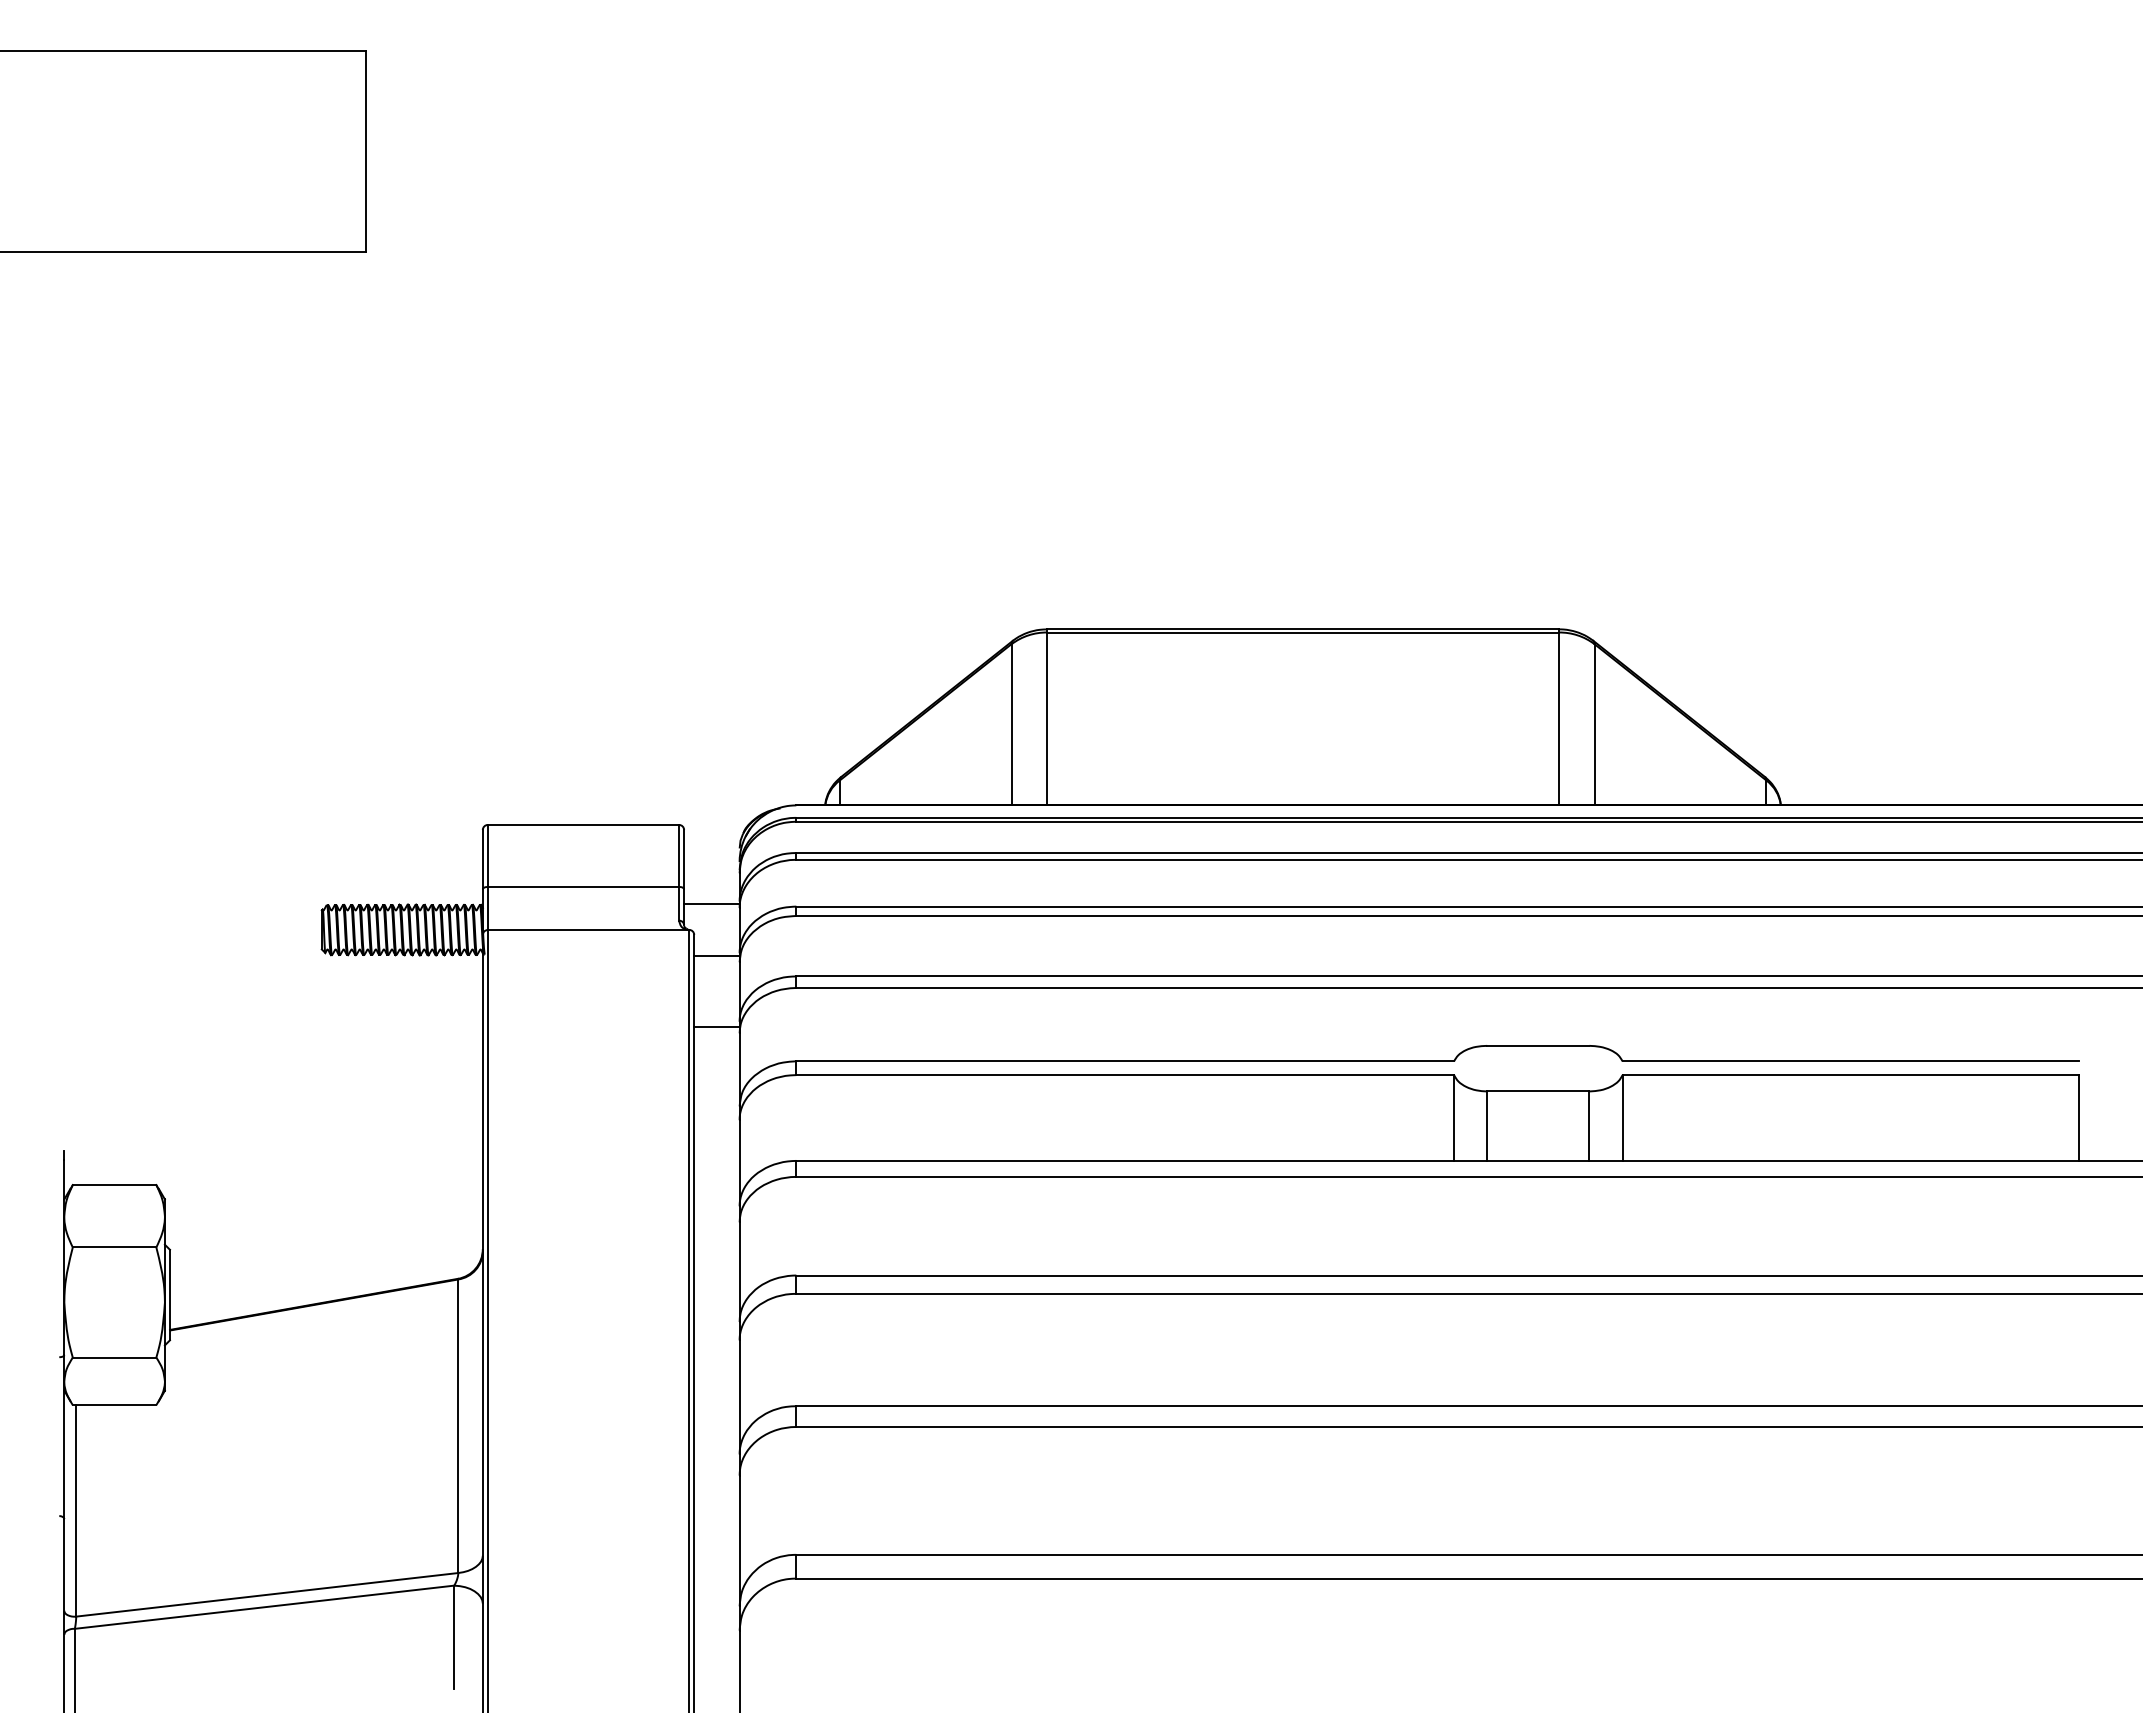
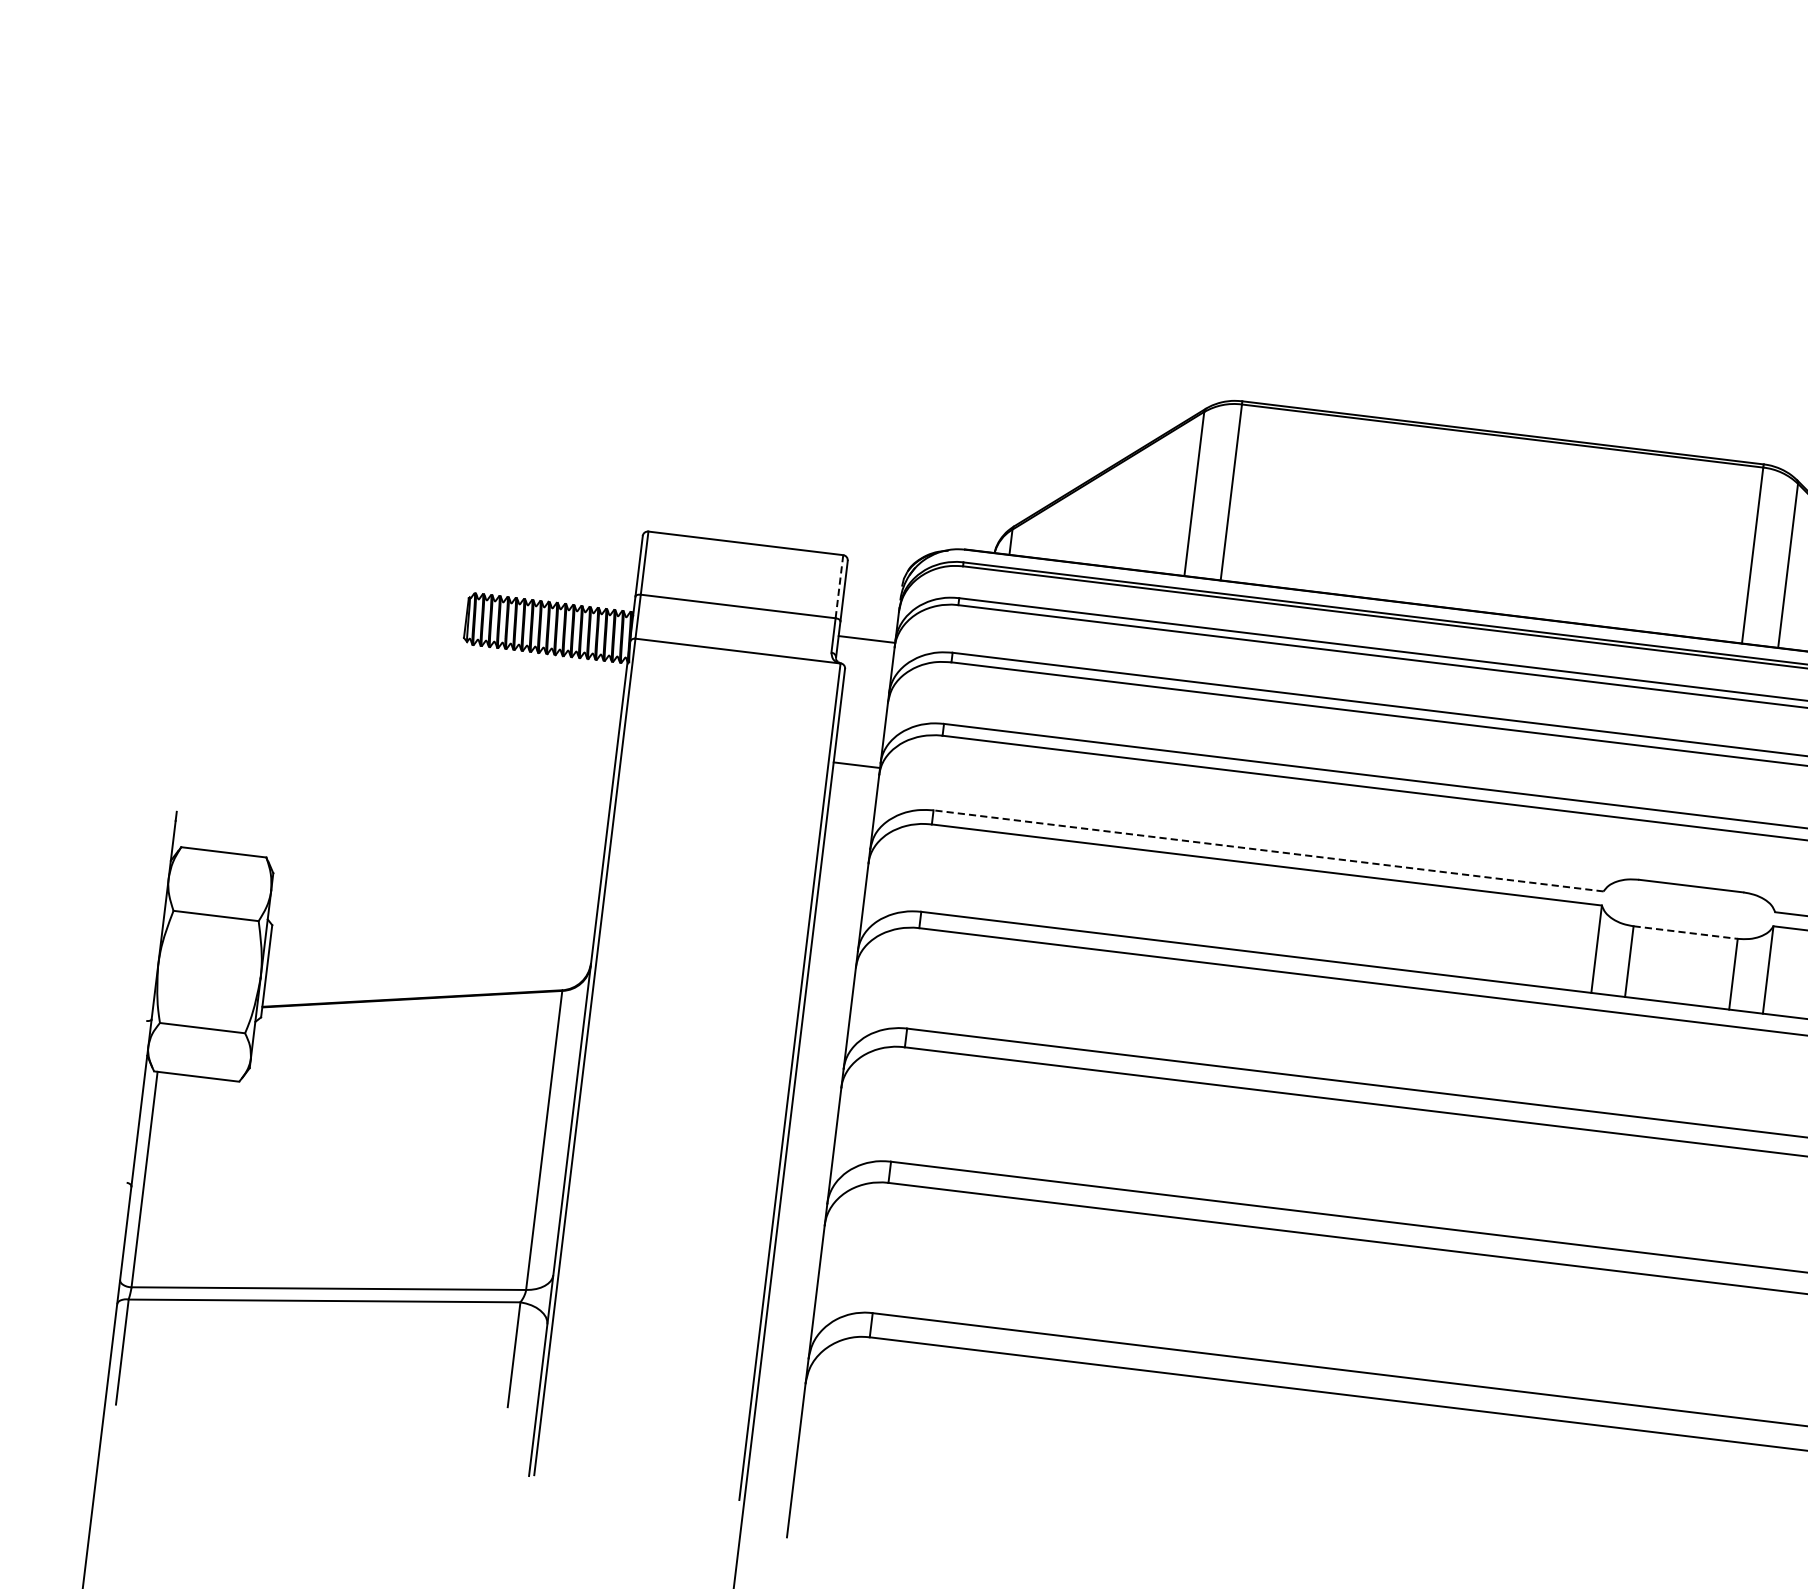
line: (679, 855) -> (839, 586), solid -> dashed
line: (716, 956) -> (865, 693), removed
line: (1125, 1061) -> (1268, 851), solid -> dashed
line: (1538, 1091) -> (1685, 932), solid -> dashed

